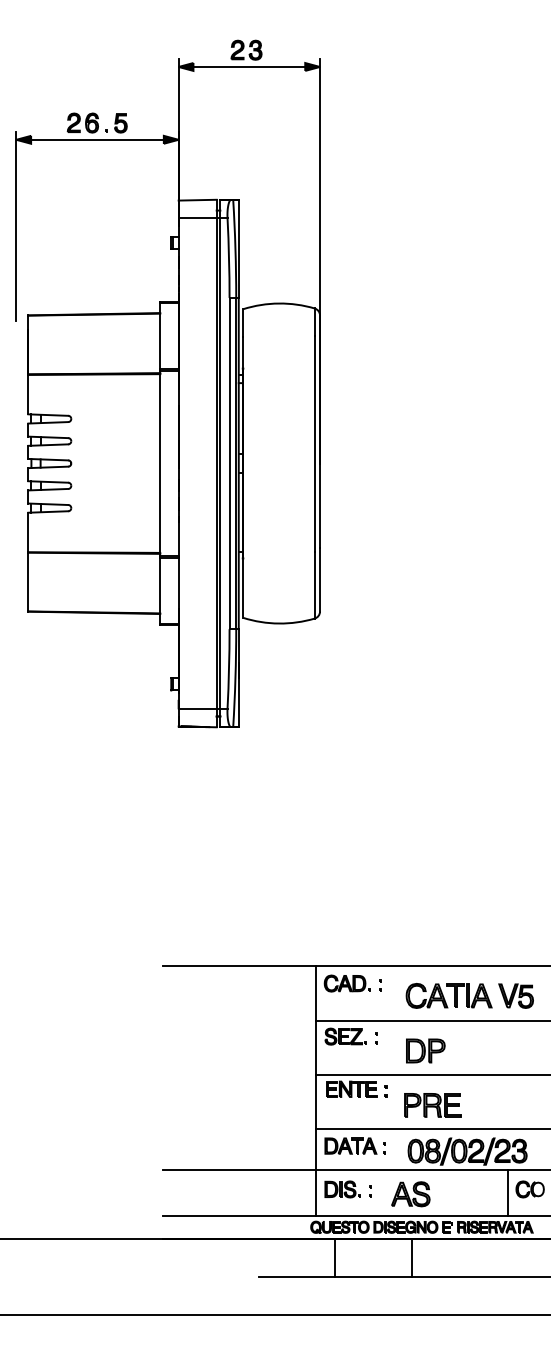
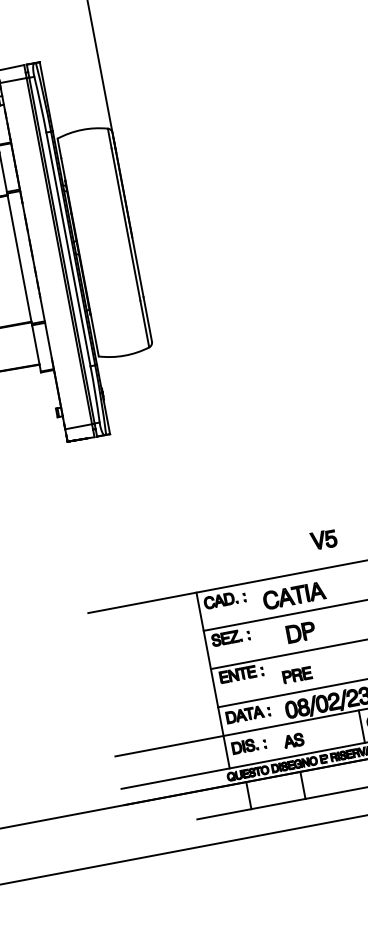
part: (515, 995) -> (323, 539), moved
part: (425, 1050) -> (300, 632), moved
part: (432, 1105) -> (297, 675), size x0.7
part: (410, 1194) -> (293, 740), size x0.7

